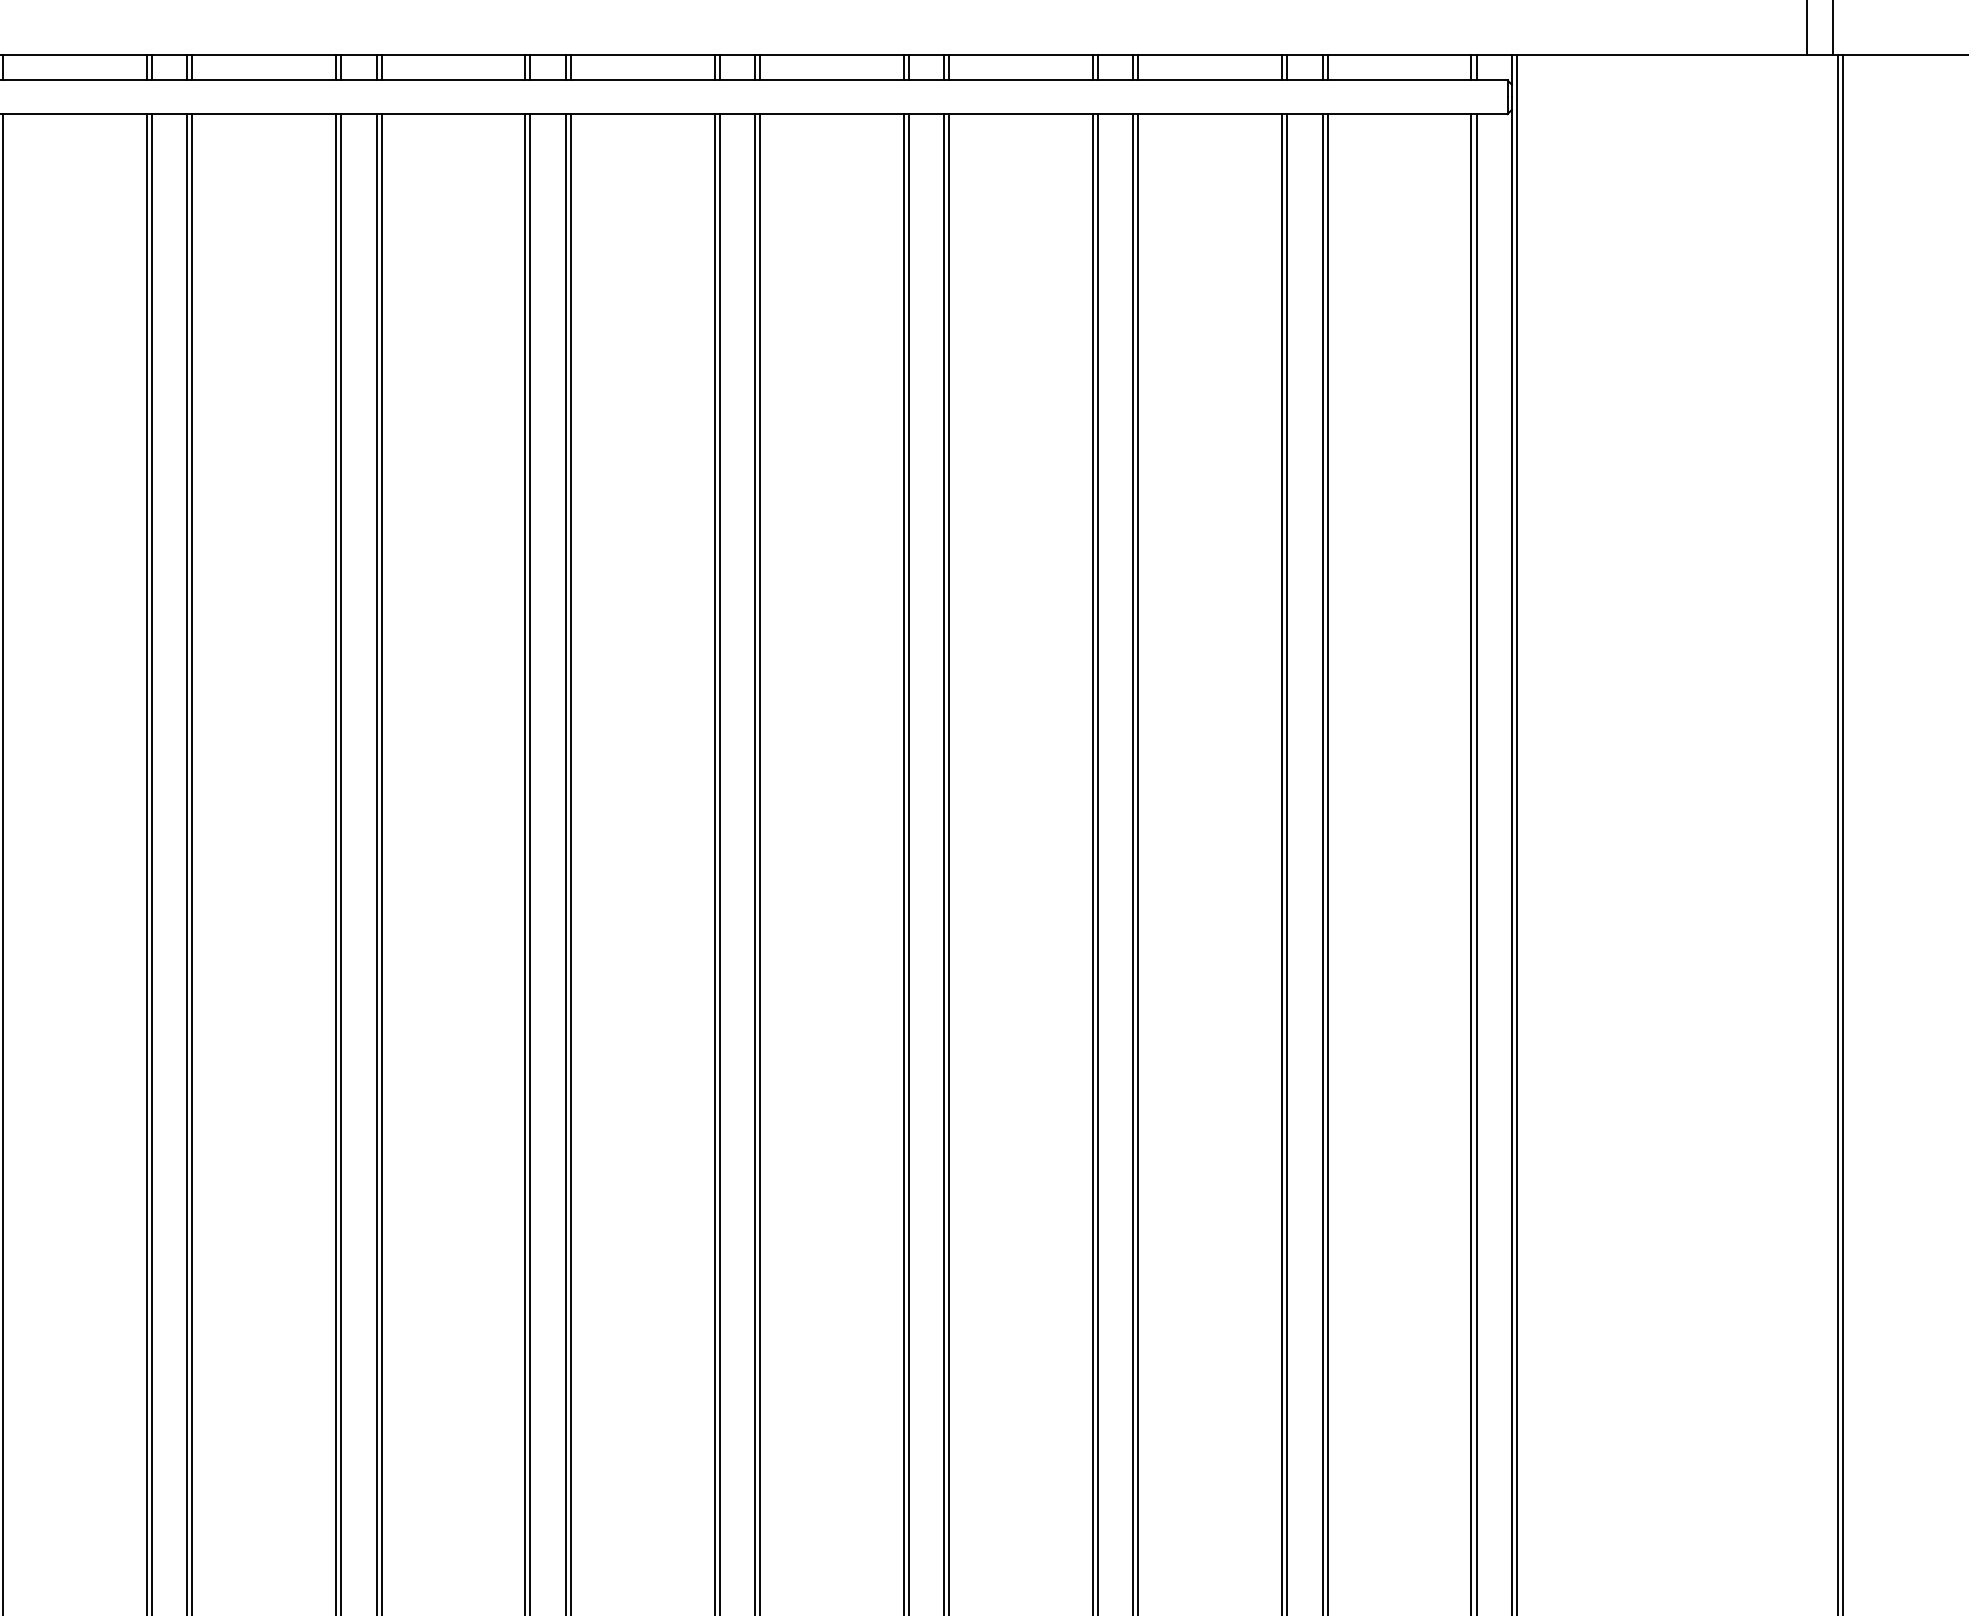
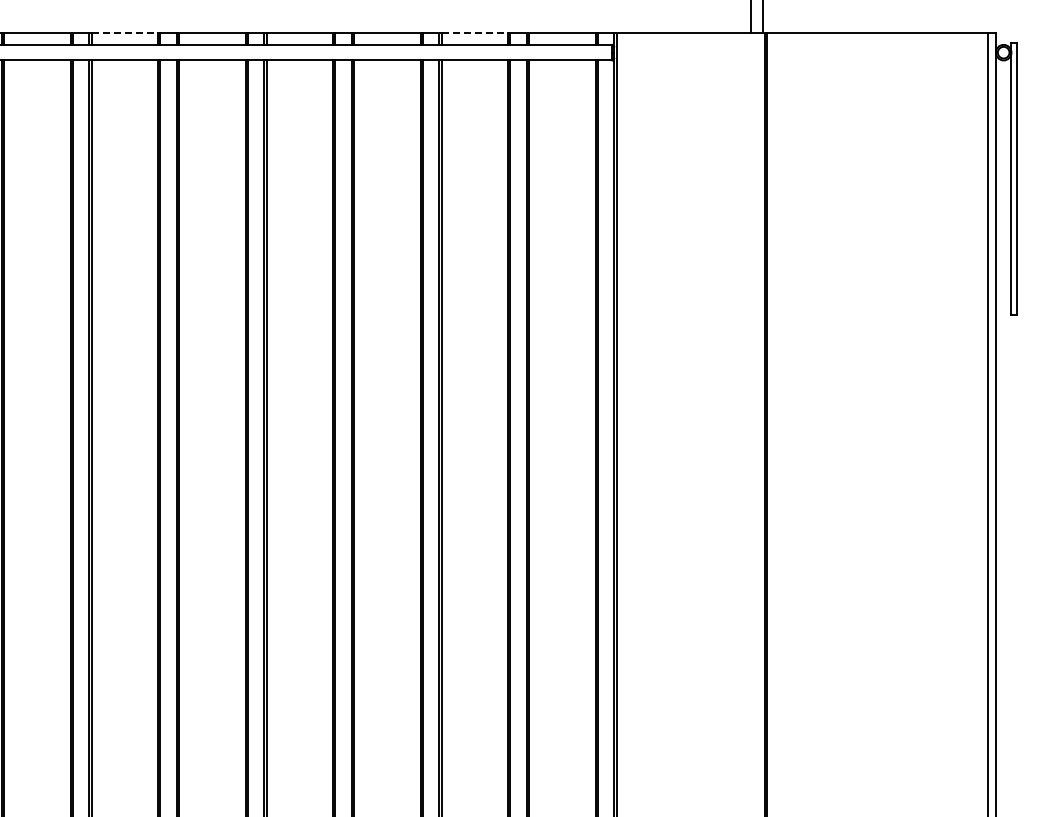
line: (454, 55) -> (125, 33), solid -> dashed
line: (1211, 55) -> (475, 33), solid -> dashed

